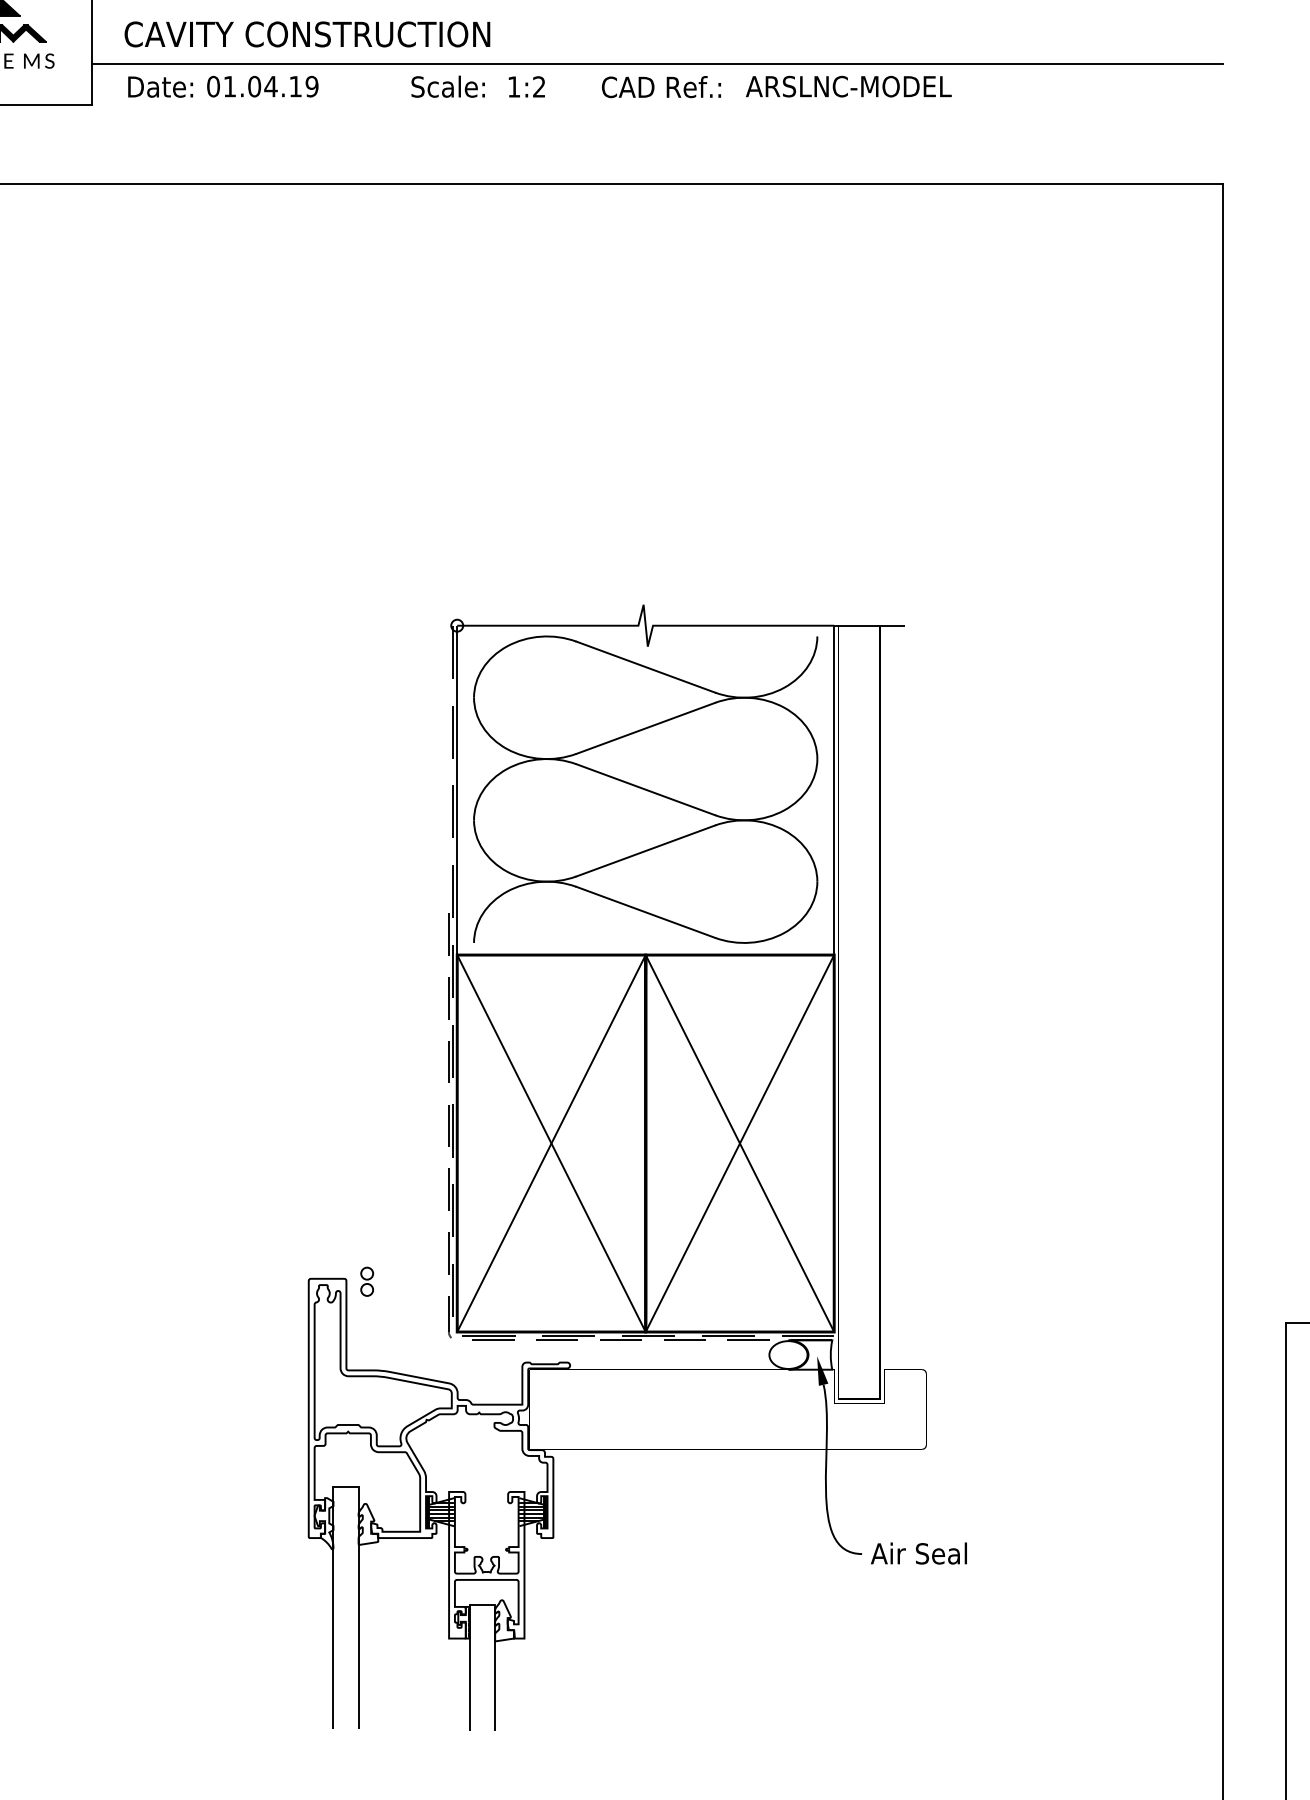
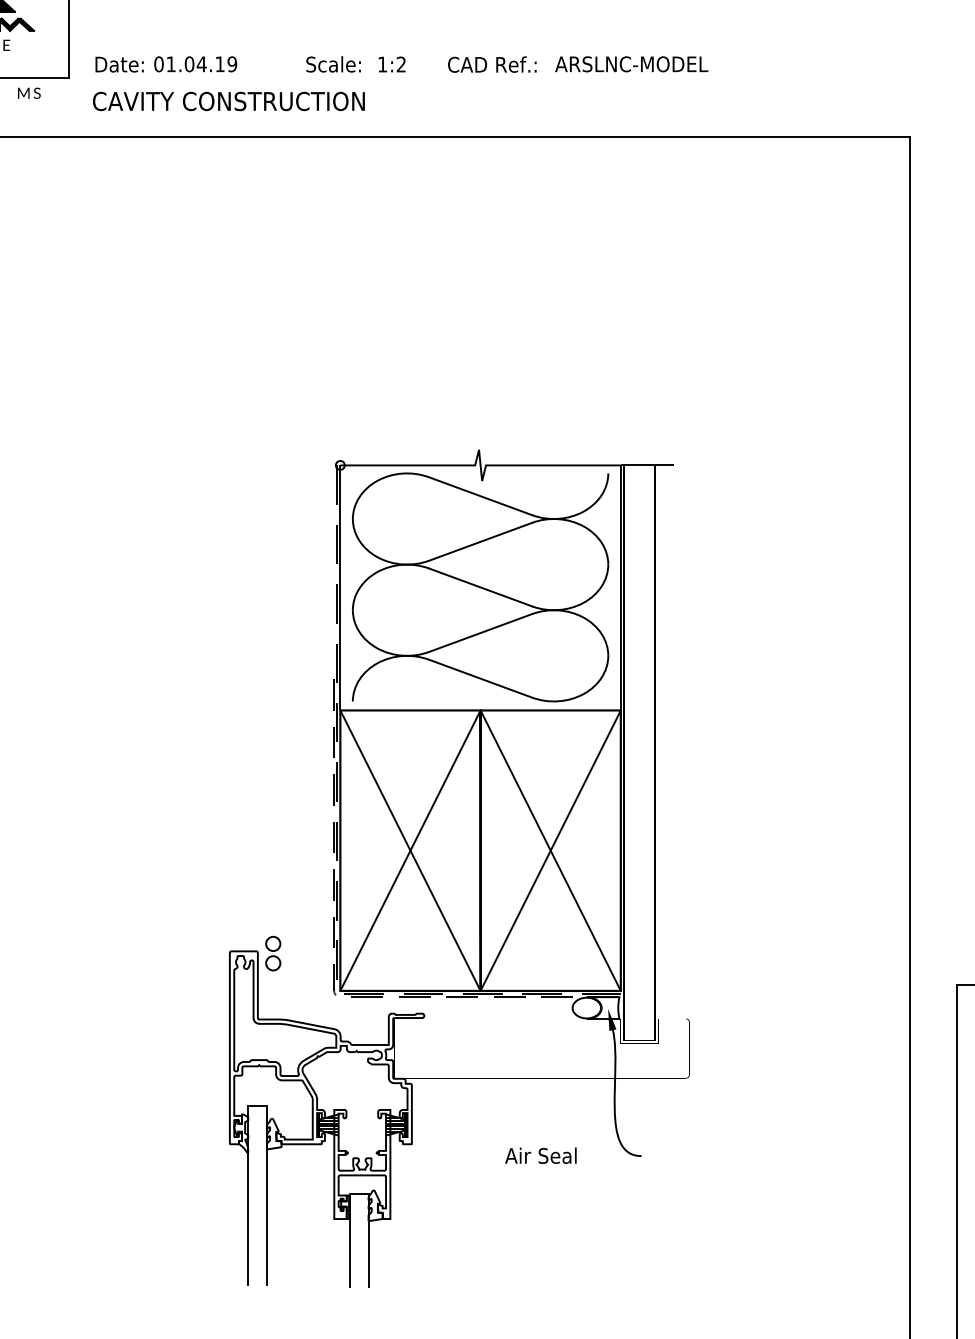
text: (306, 34) -> (228, 101), moved
text: (39, 59) -> (29, 92), moved
line: (657, 64) -> (489, 47), removed
part: (367, 1281) -> (273, 953), size x1.6
text: (918, 1553) -> (540, 1155), moved

